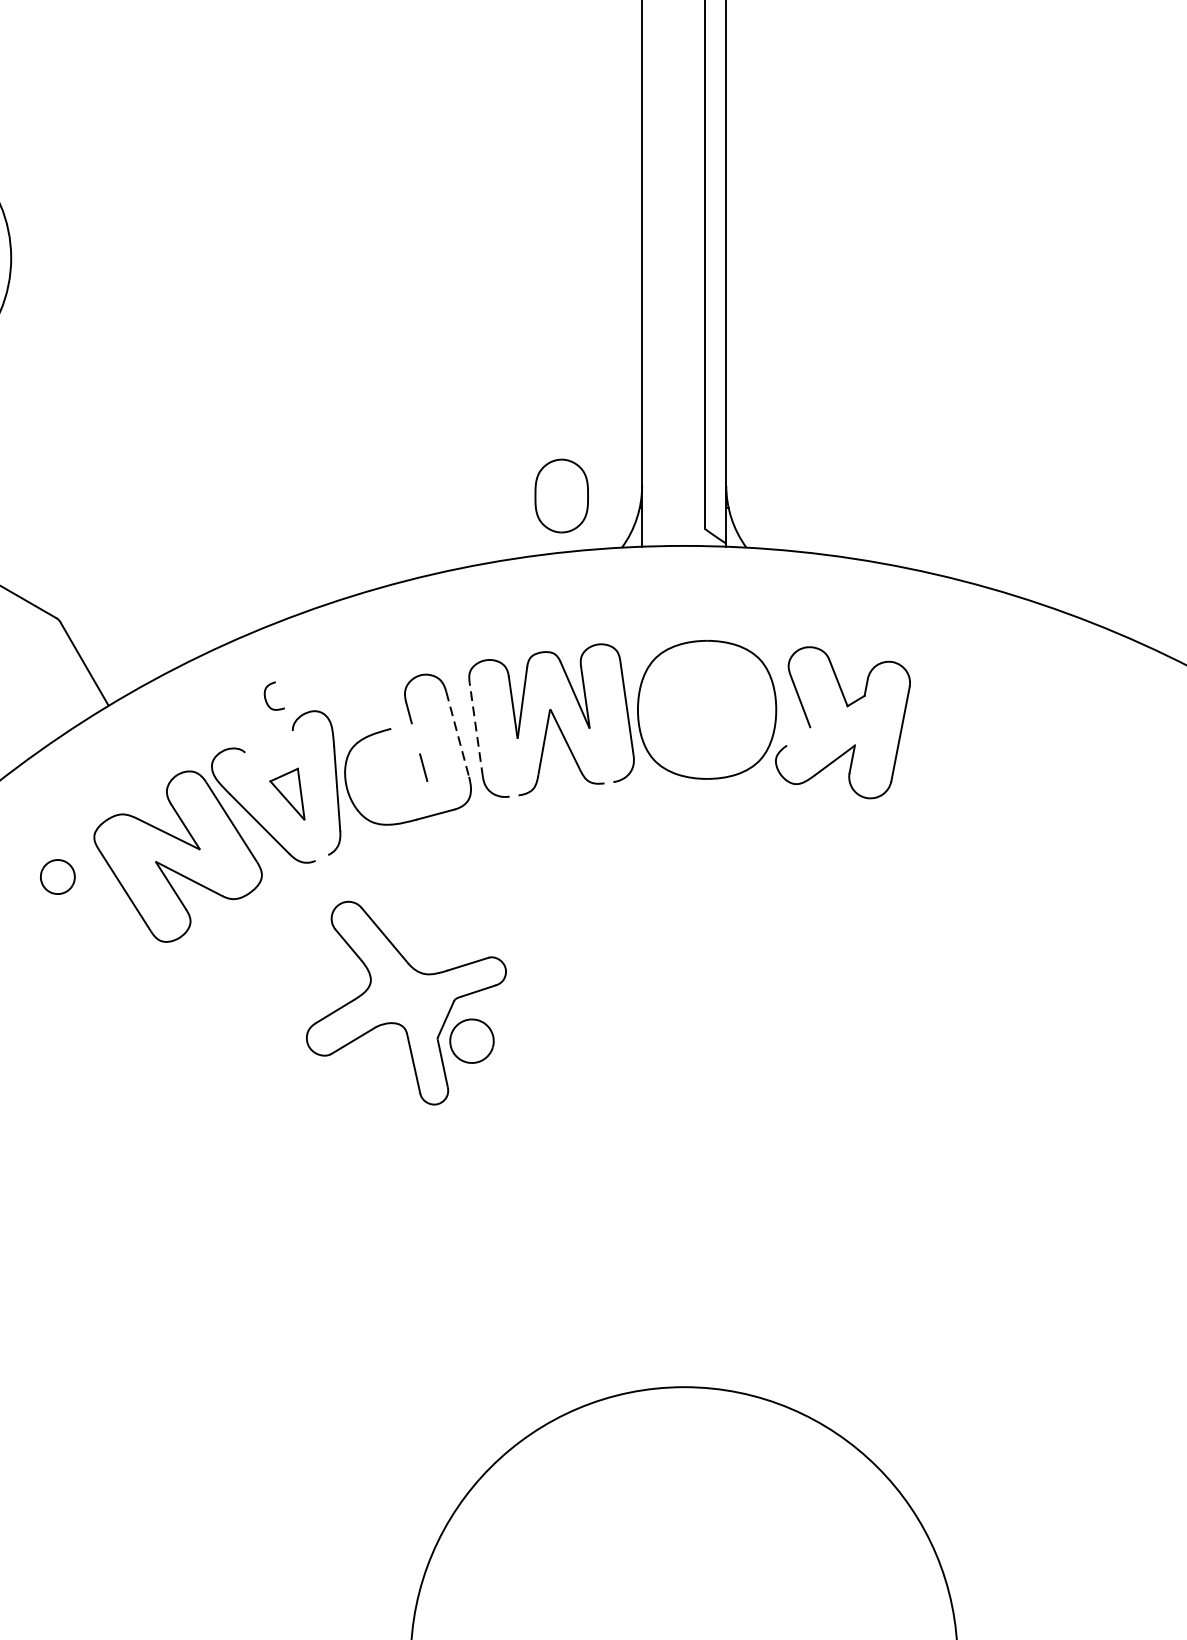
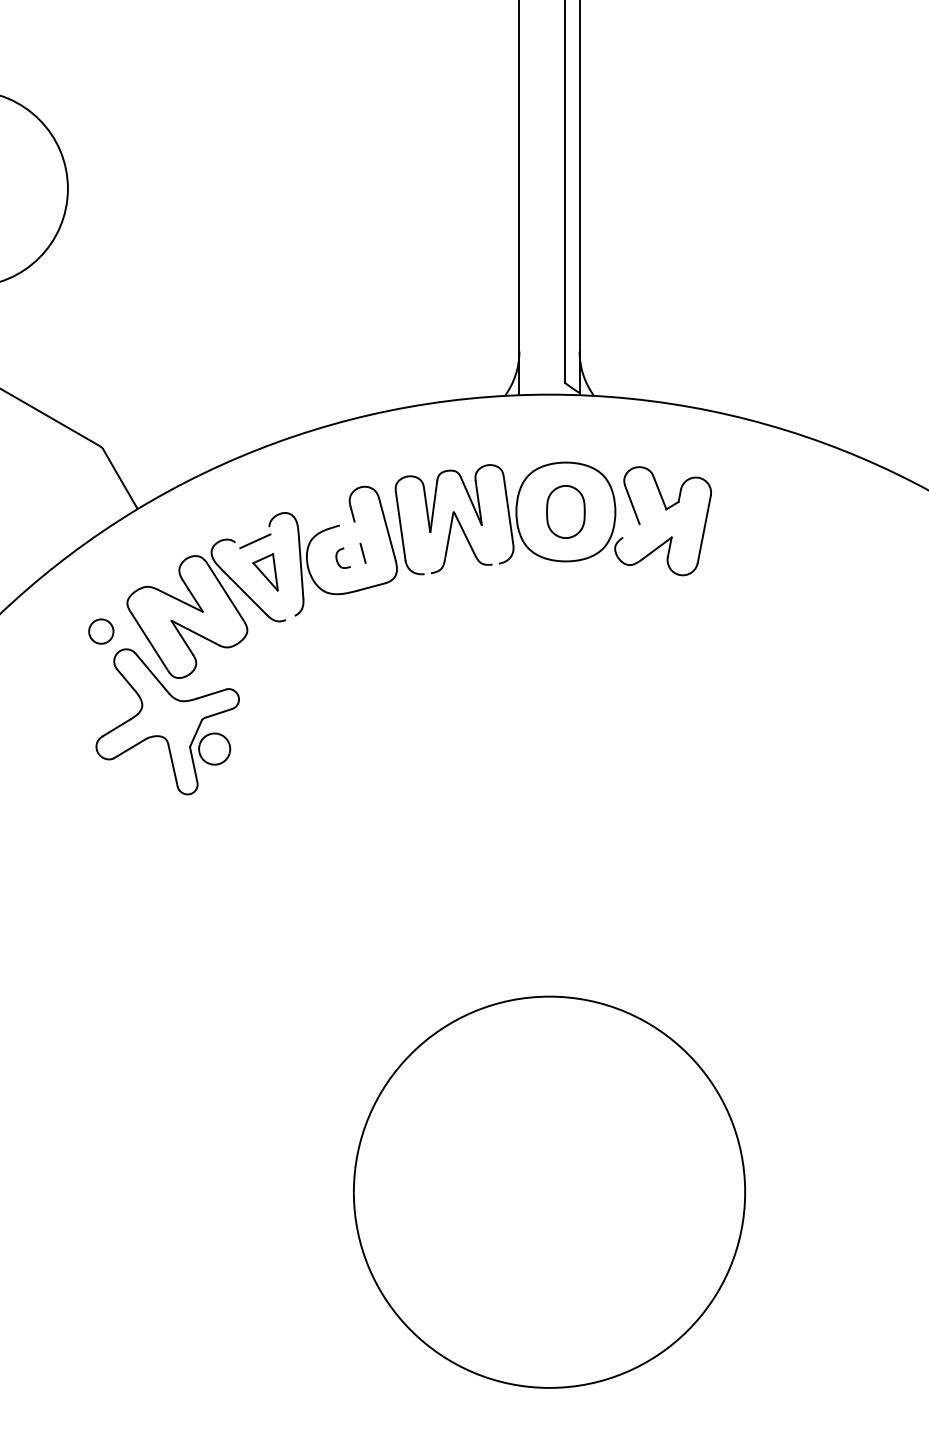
part: (561, 495) -> (565, 511), moved
curve: (266, 695) -> (337, 557), moved
line: (475, 728) -> (400, 525), dashed -> solid
line: (457, 734) -> (387, 529), dashed -> solid
line: (273, 751) -> (255, 541), added
part: (406, 1002) -> (167, 721), moved

